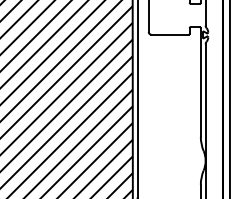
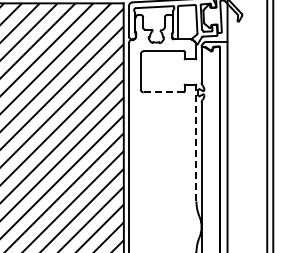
line: (169, 34) -> (163, 92), solid -> dashed
line: (200, 82) -> (196, 143), solid -> dashed

